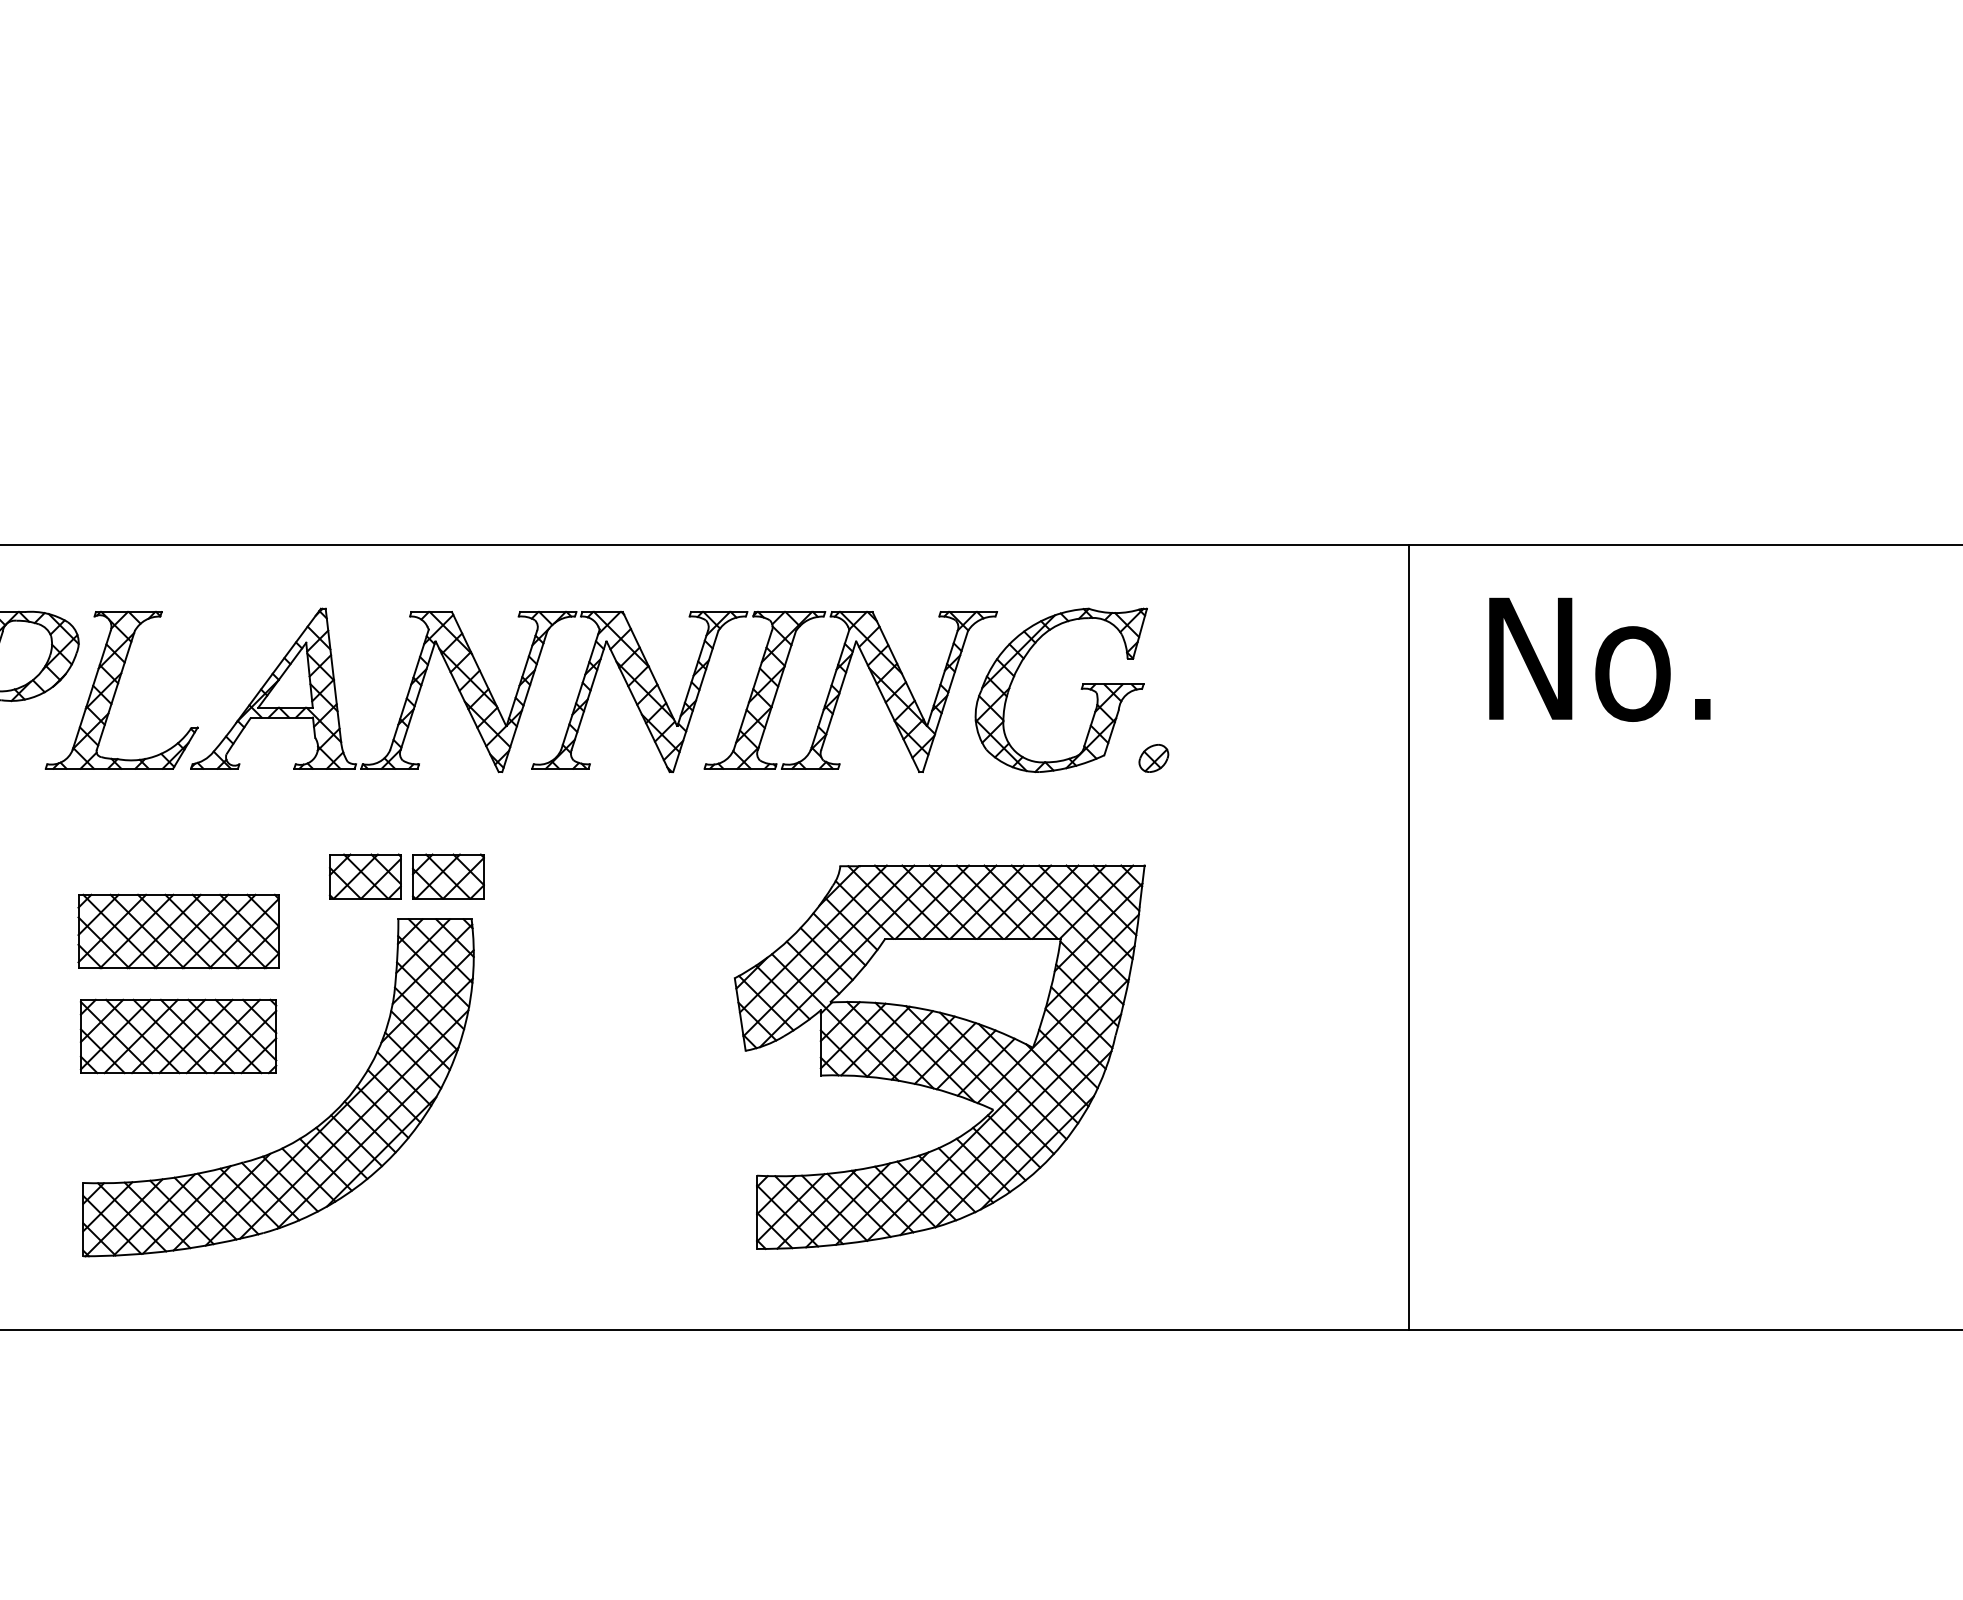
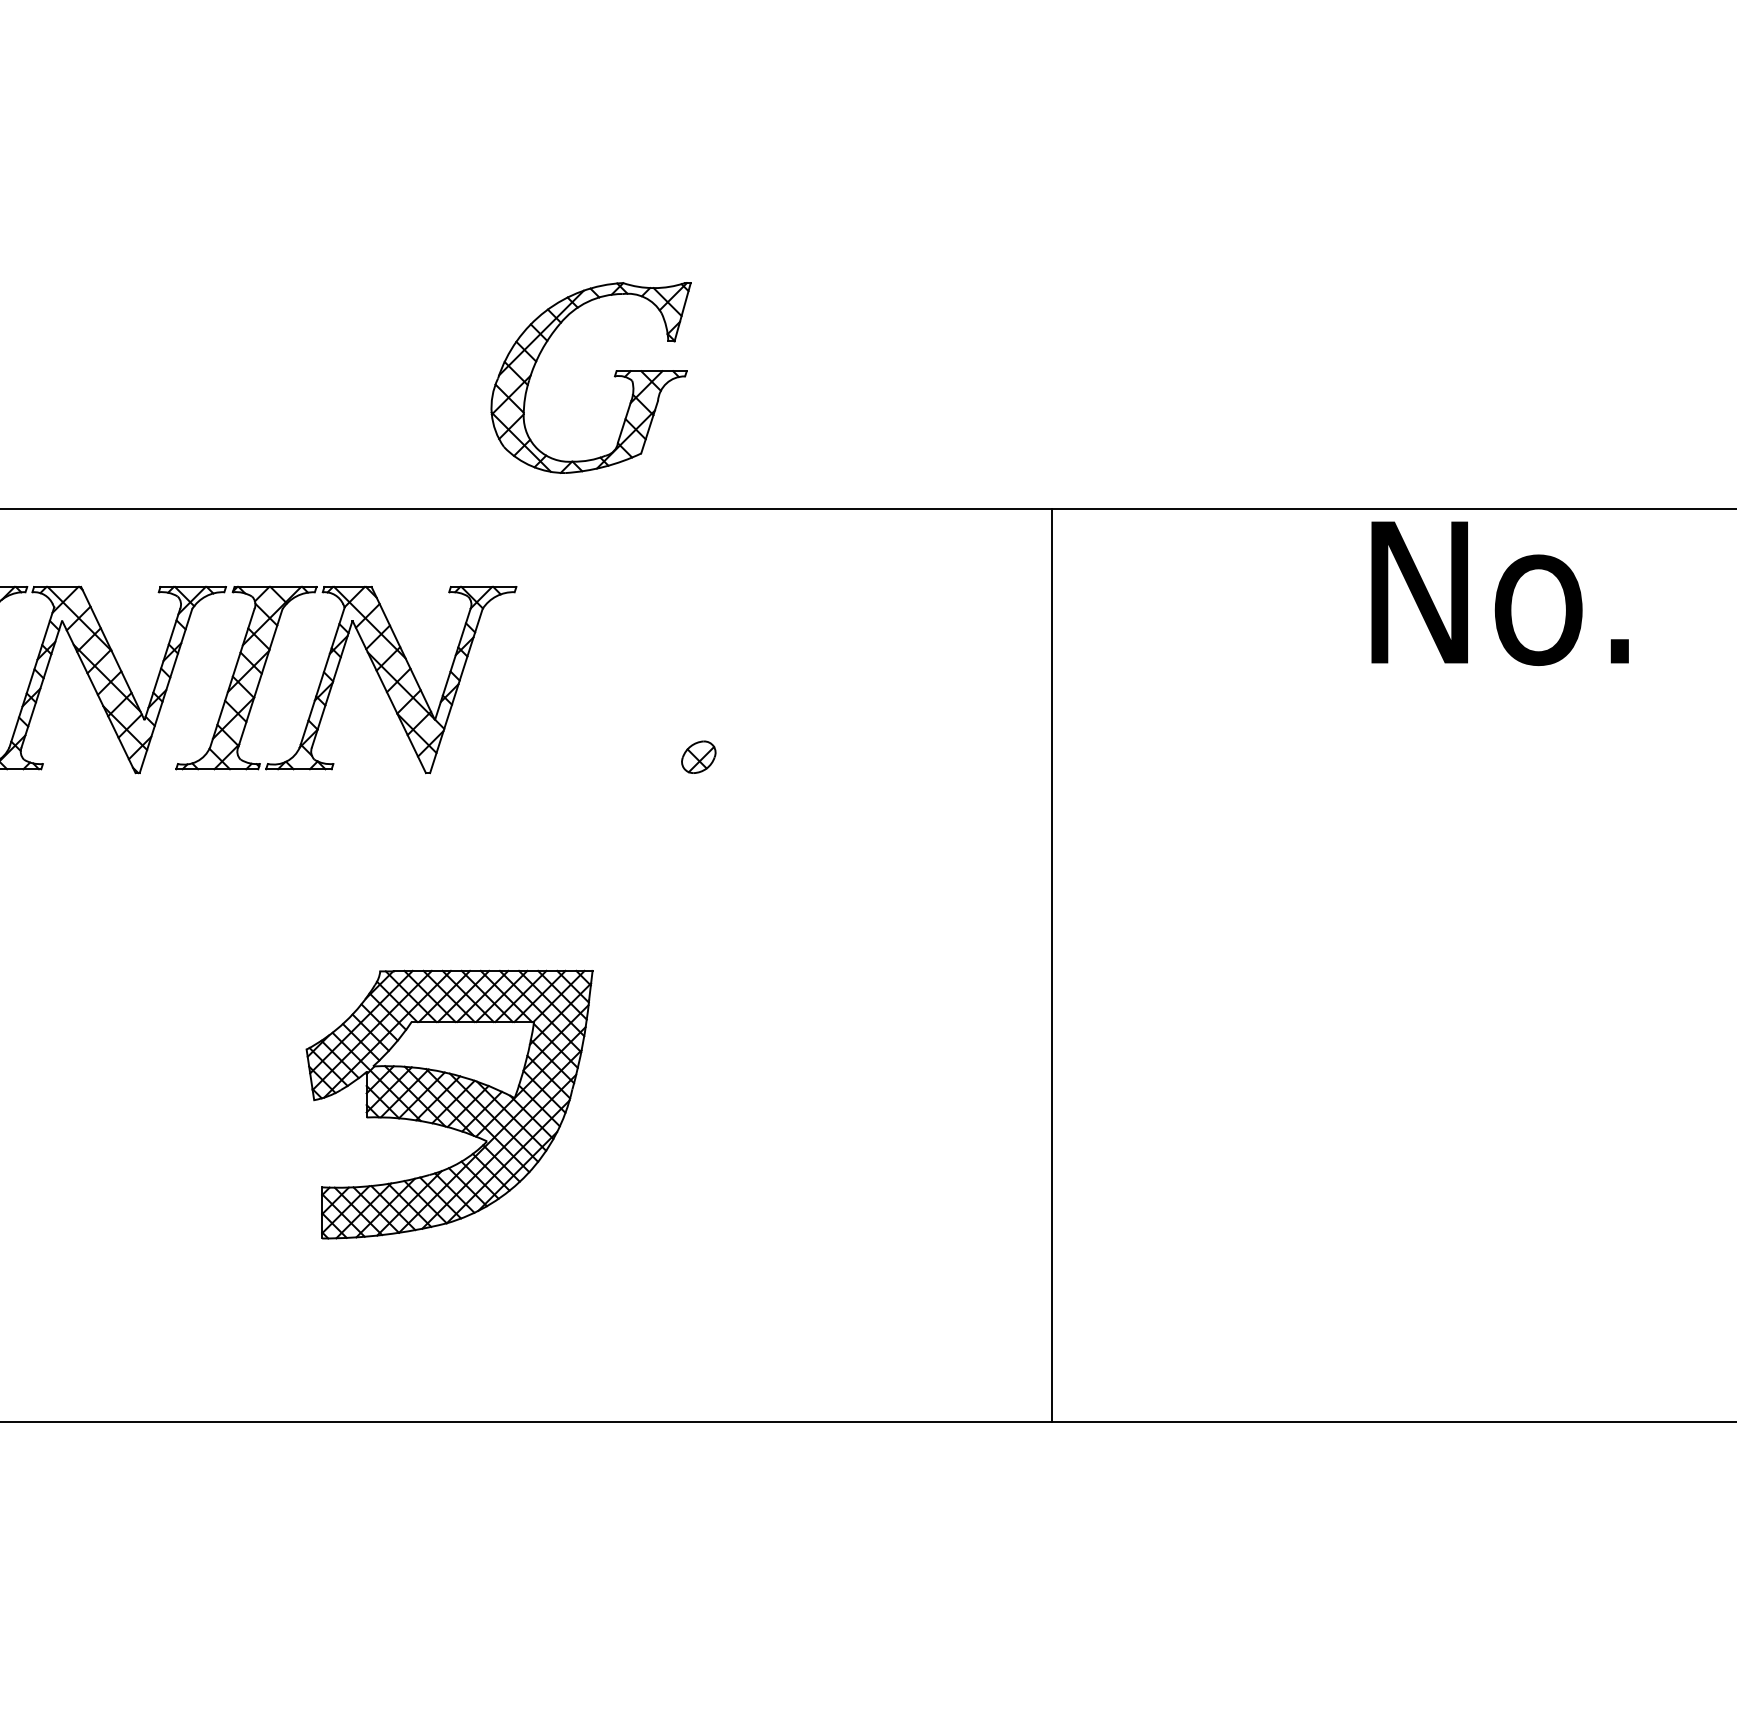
text: (1599, 659) -> (1499, 593), moved
part: (1080, 689) -> (613, 376), moved
line: (1408, 937) -> (1051, 965), moved
part: (939, 1056) -> (449, 1103), size x0.6

